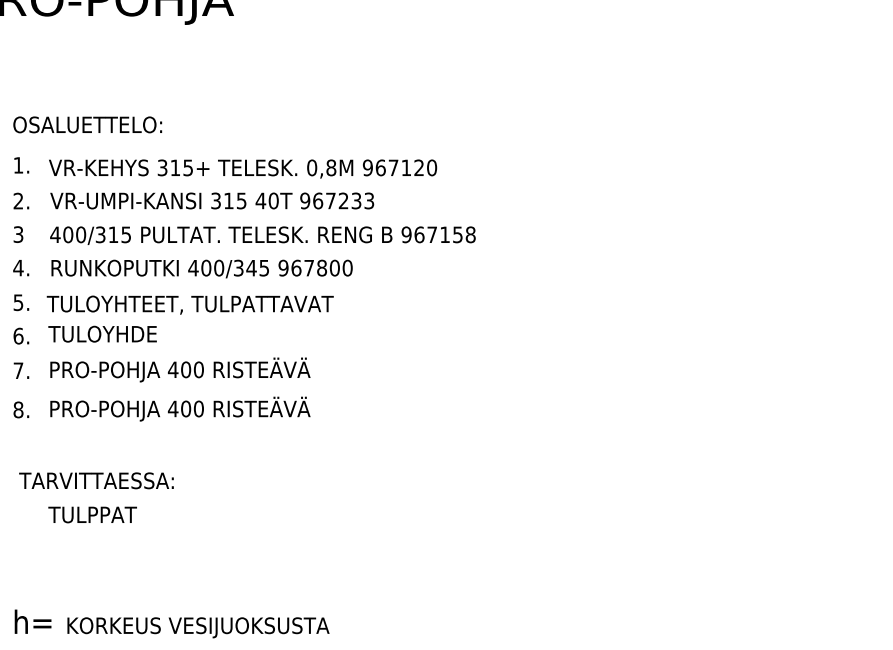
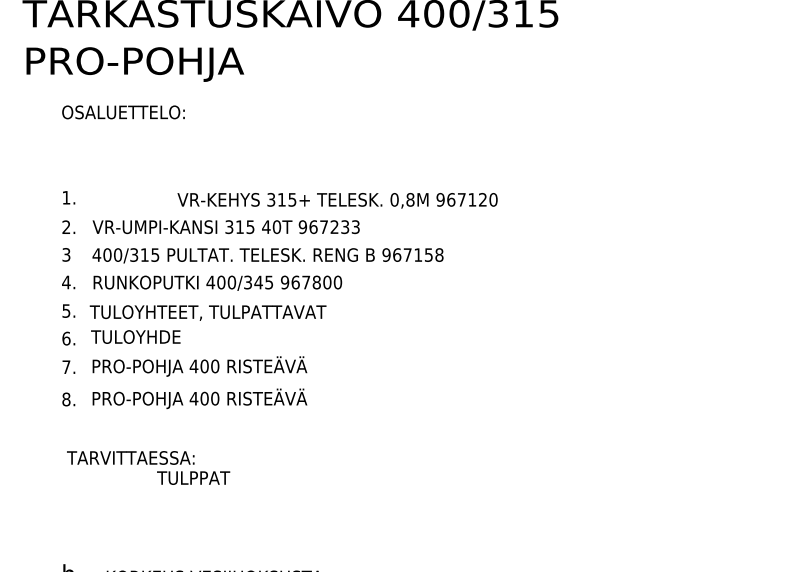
text: (87, 125) -> (123, 112), moved
text: (242, 168) -> (337, 200), moved
text: (92, 514) -> (193, 477), moved

